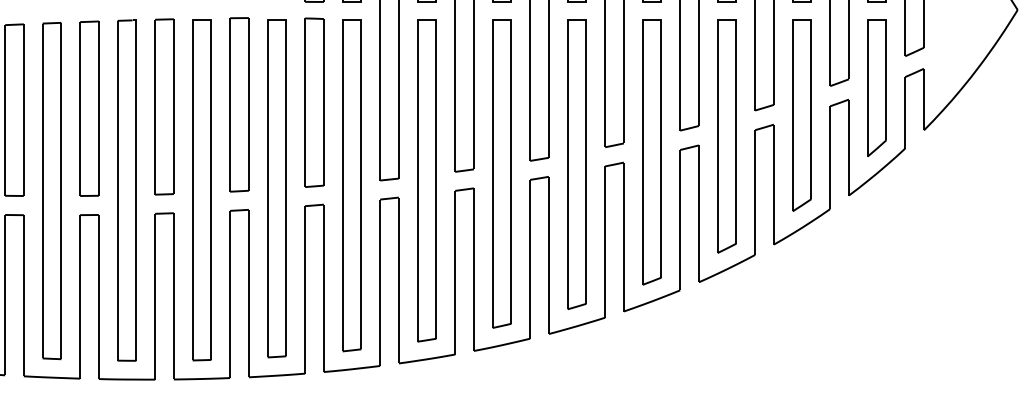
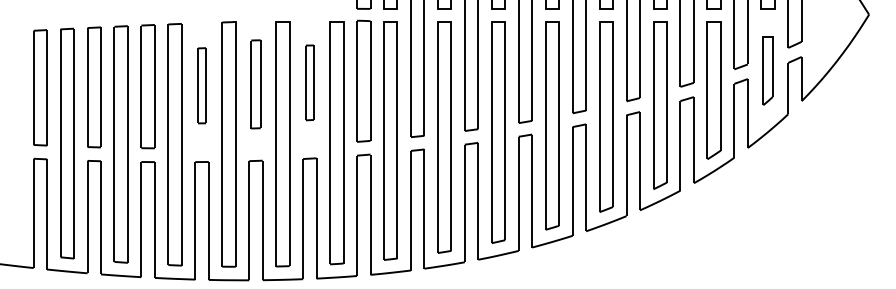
part: (876, 87) -> (767, 70), size x0.7
part: (239, 104) -> (309, 82), size x0.6
part: (163, 107) -> (255, 84), size x0.7
part: (88, 108) -> (201, 85), size x0.6

